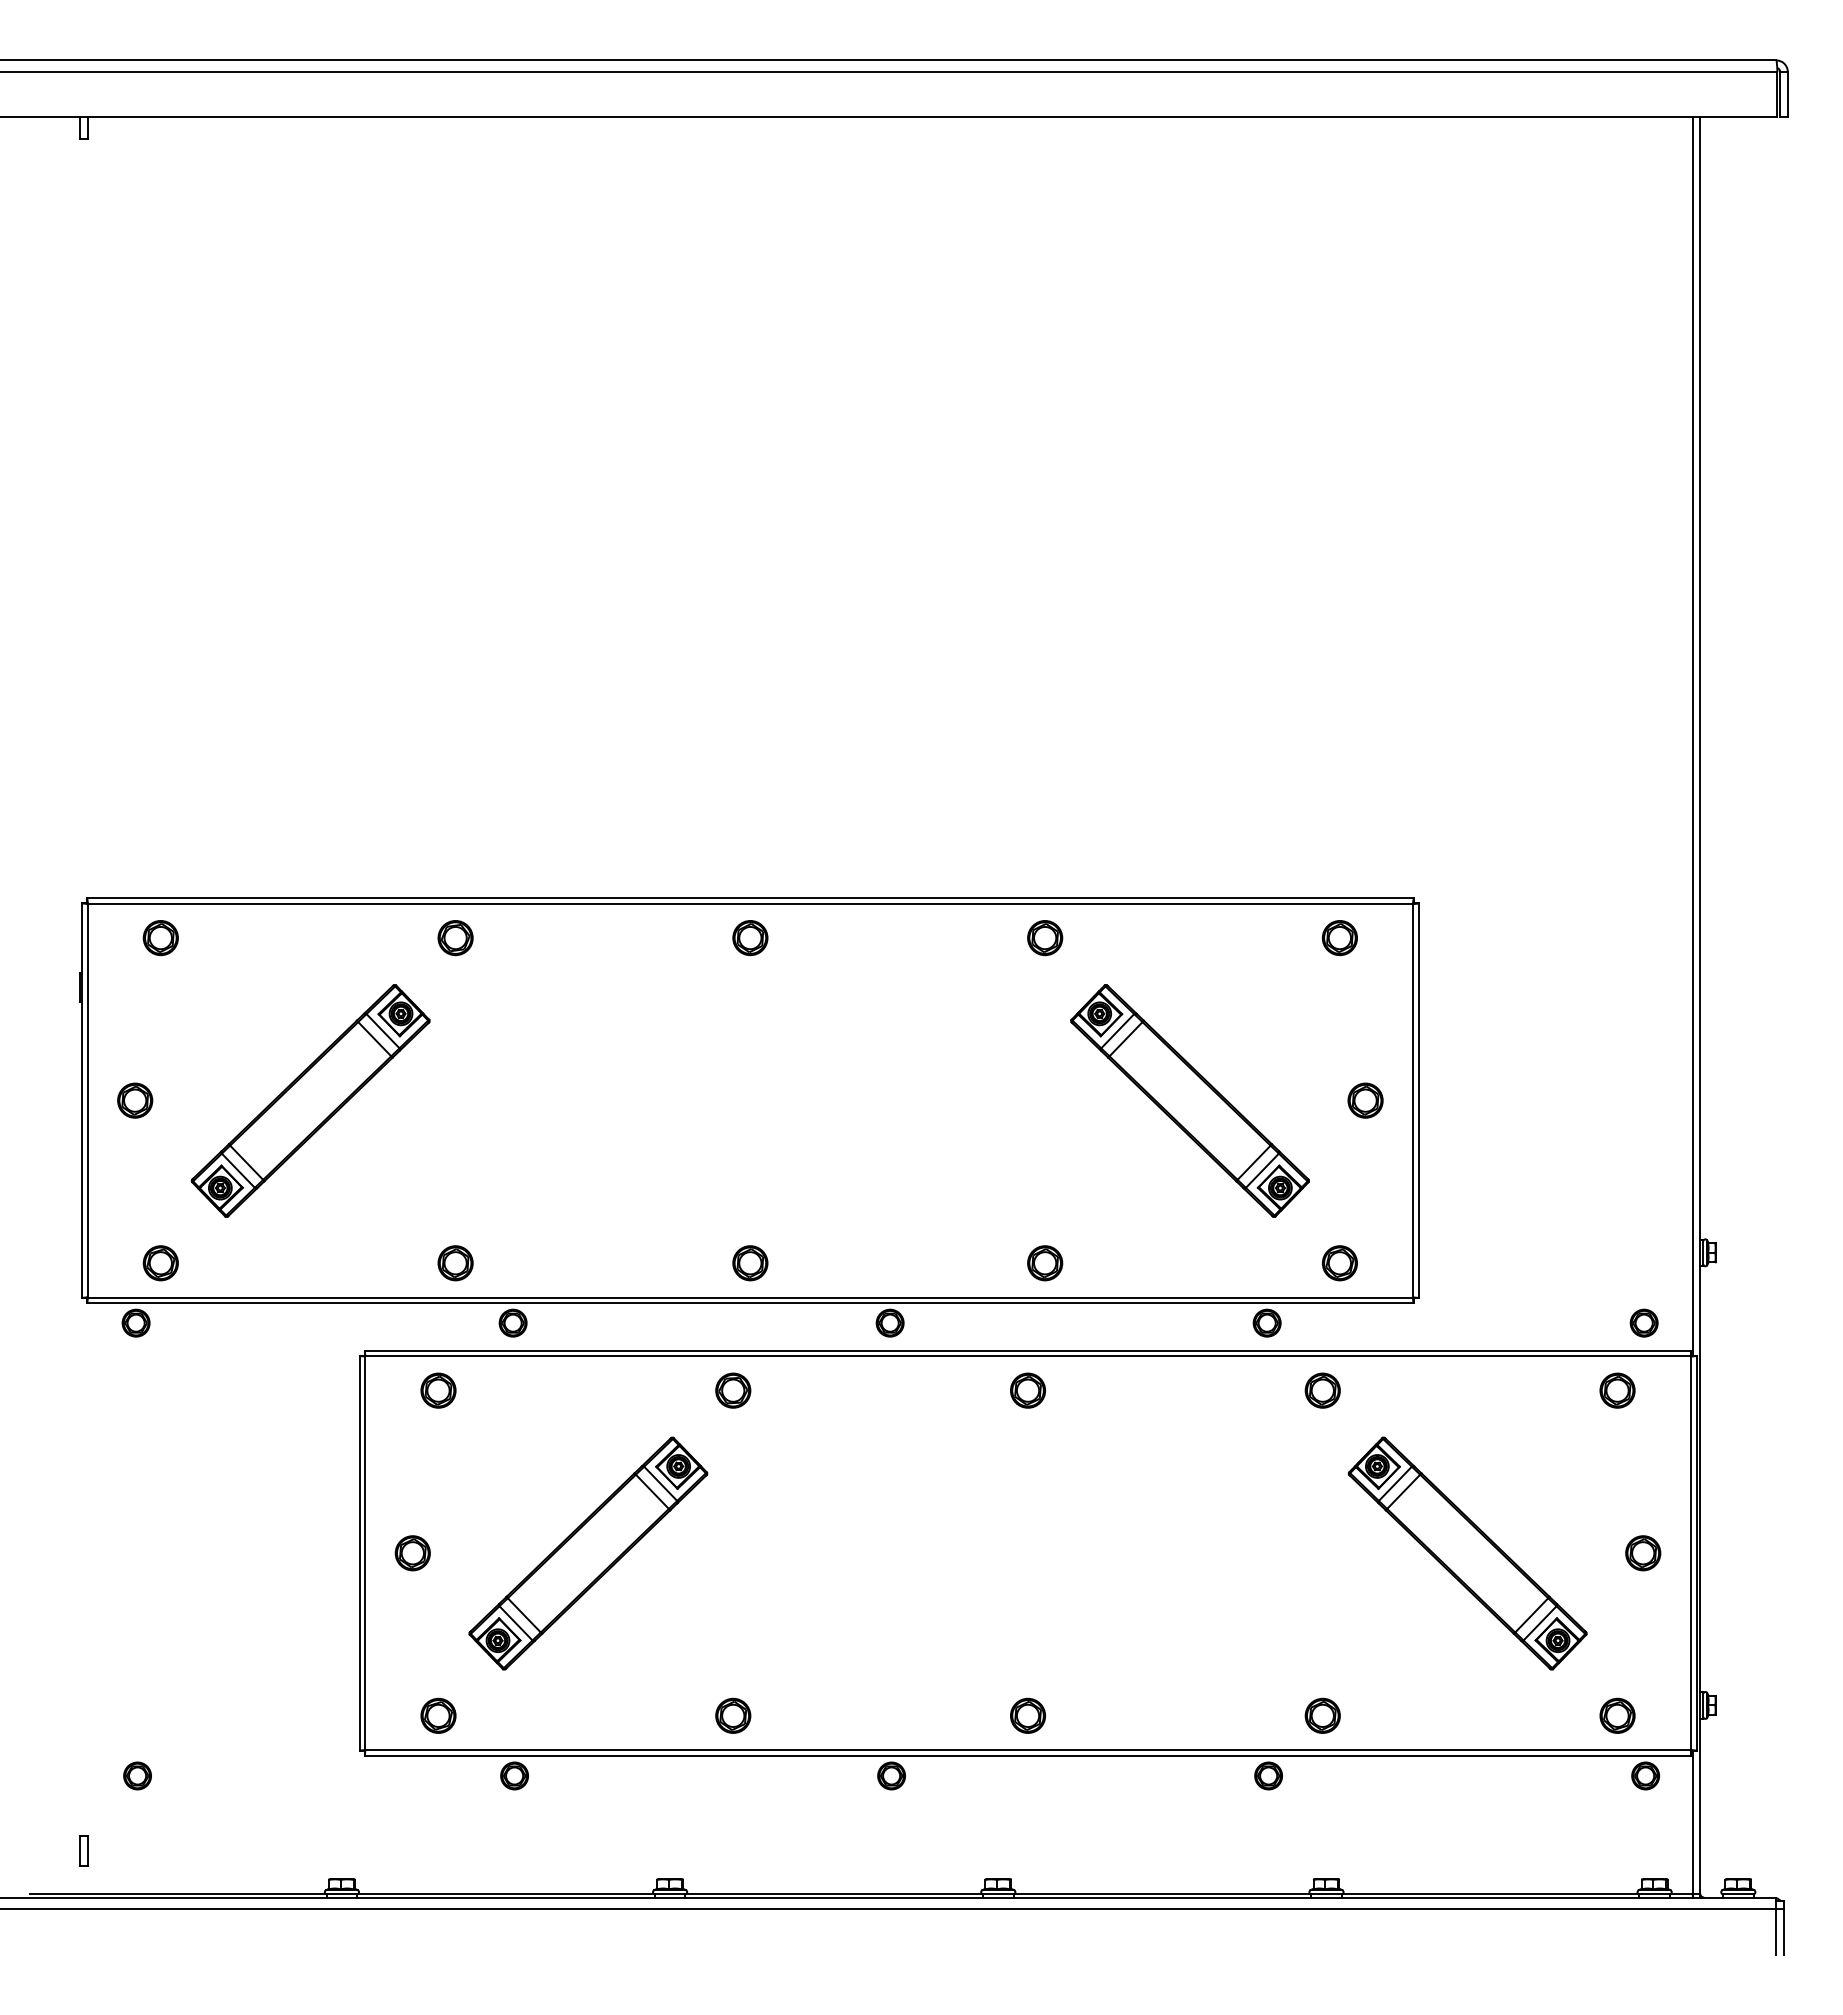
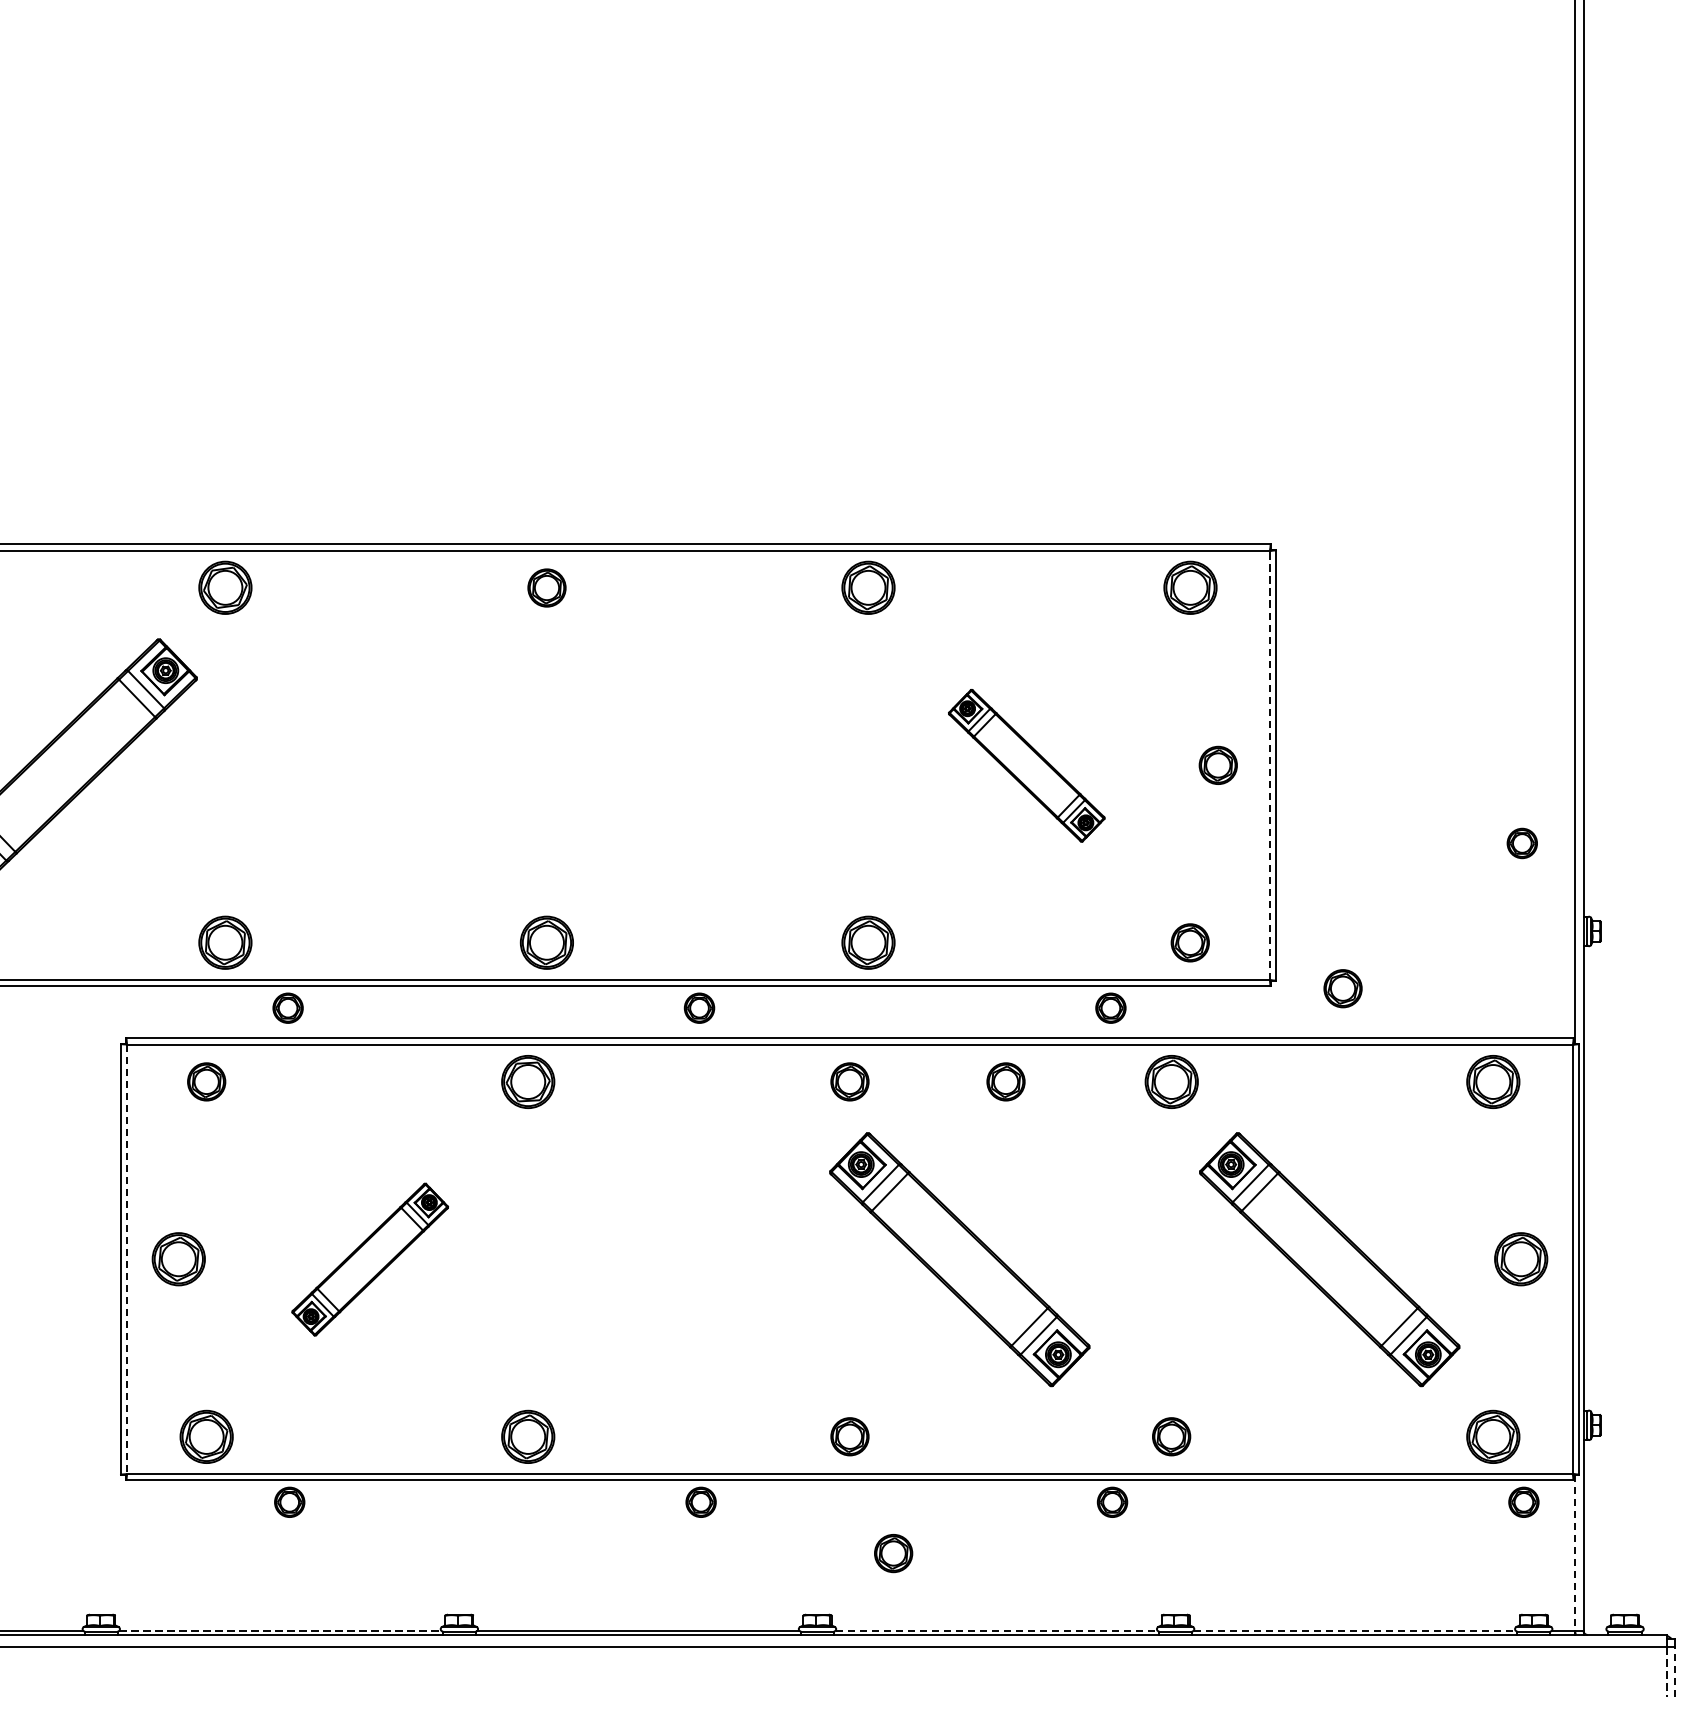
part: (455, 938) -> (225, 588), size x1.4
part: (1045, 938) -> (869, 588), size x1.4
part: (1339, 938) -> (1189, 588), size x1.4
part: (1189, 1100) -> (1026, 765), size x0.6
line: (1413, 1100) -> (1270, 765), solid -> dashed
part: (455, 1263) -> (225, 943), size x1.4
part: (750, 1263) -> (547, 943), size x1.4
part: (1045, 1263) -> (869, 943), size x1.4
part: (1479, 1305) -> (1342, 988), added
part: (1643, 1322) -> (1521, 842), moved
part: (733, 1390) -> (528, 1081), size x1.4
part: (1170, 1390) -> (1005, 1081), added
part: (1322, 1390) -> (1171, 1081), size x1.4
part: (1617, 1390) -> (1493, 1081), size x1.4
line: (365, 1553) -> (127, 1259), solid -> dashed
part: (412, 1553) -> (178, 1259), size x1.4
part: (588, 1553) -> (370, 1259), size x0.6
part: (1128, 1553) -> (959, 1259), added
part: (1643, 1553) -> (1521, 1259), size x1.4
part: (438, 1715) -> (206, 1436), size x1.4
part: (733, 1715) -> (528, 1436), size x1.4
part: (1617, 1715) -> (1493, 1436), size x1.4
part: (1067, 1822) -> (893, 1553), added
line: (1692, 1822) -> (1575, 1553), solid -> dashed
line: (506, 1893) -> (280, 1630), solid -> dashed
line: (1162, 1893) -> (996, 1630), solid -> dashed
line: (1490, 1893) -> (1354, 1630), solid -> dashed
line: (1776, 1931) -> (1666, 1672), solid -> dashed
line: (1783, 1931) -> (1674, 1672), solid -> dashed

